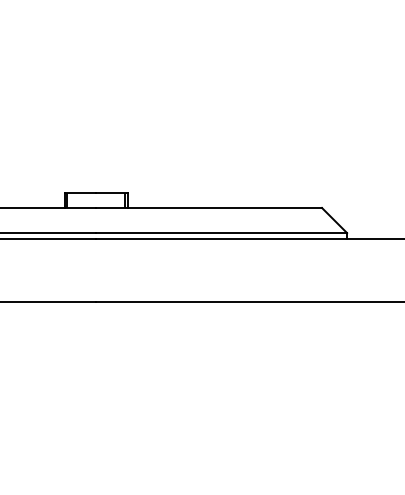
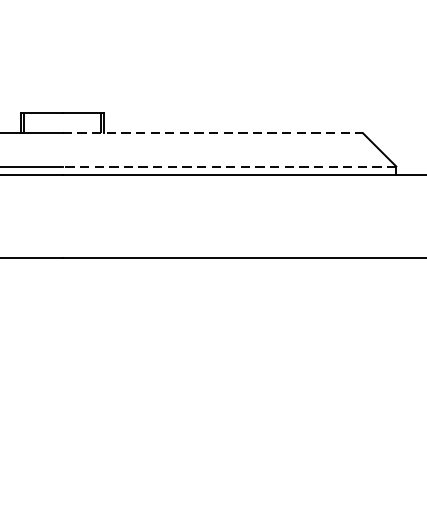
line: (209, 207) -> (213, 132), solid -> dashed
line: (221, 233) -> (229, 167), solid -> dashed

